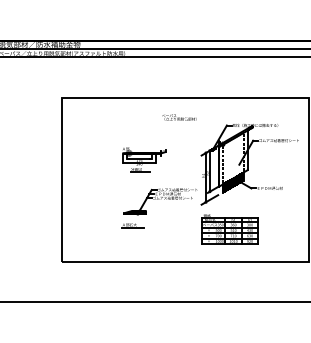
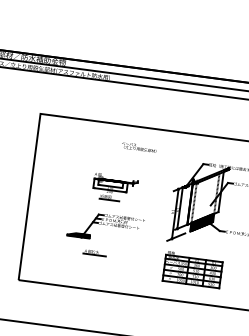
text: (179, 117) -> (139, 147), moved
part: (160, 201) -> (106, 227), moved

